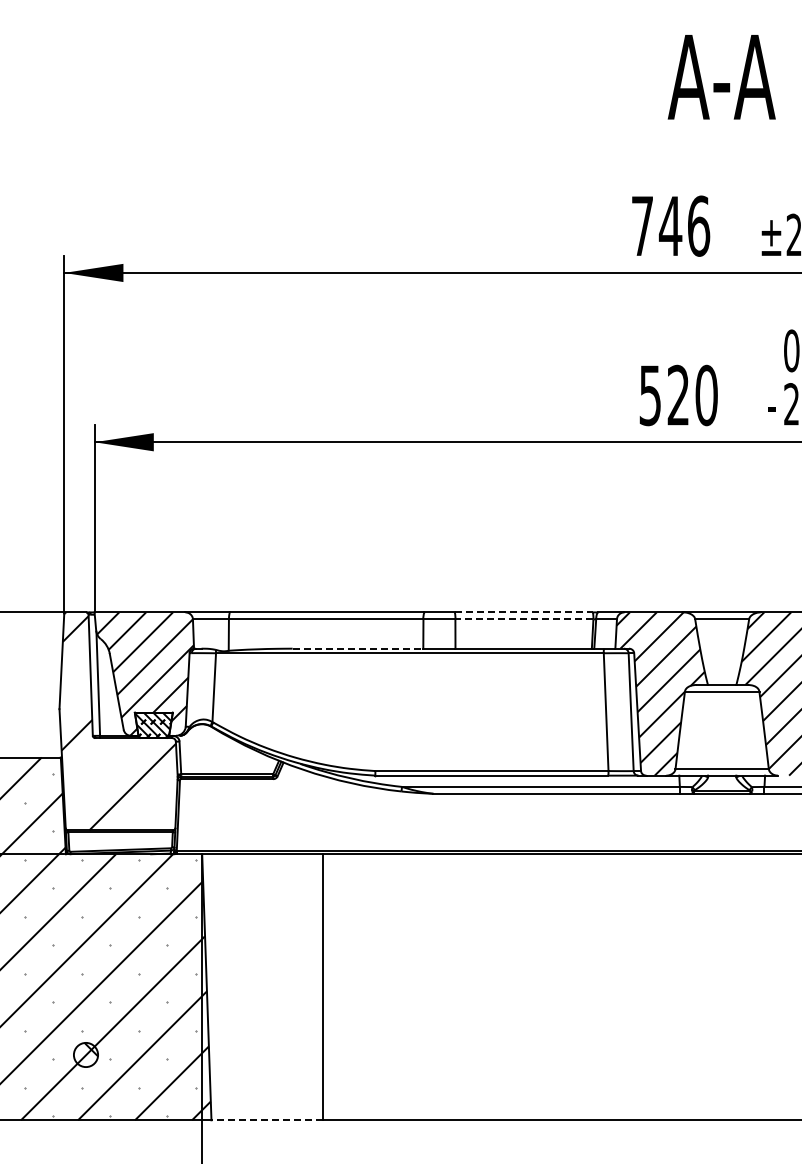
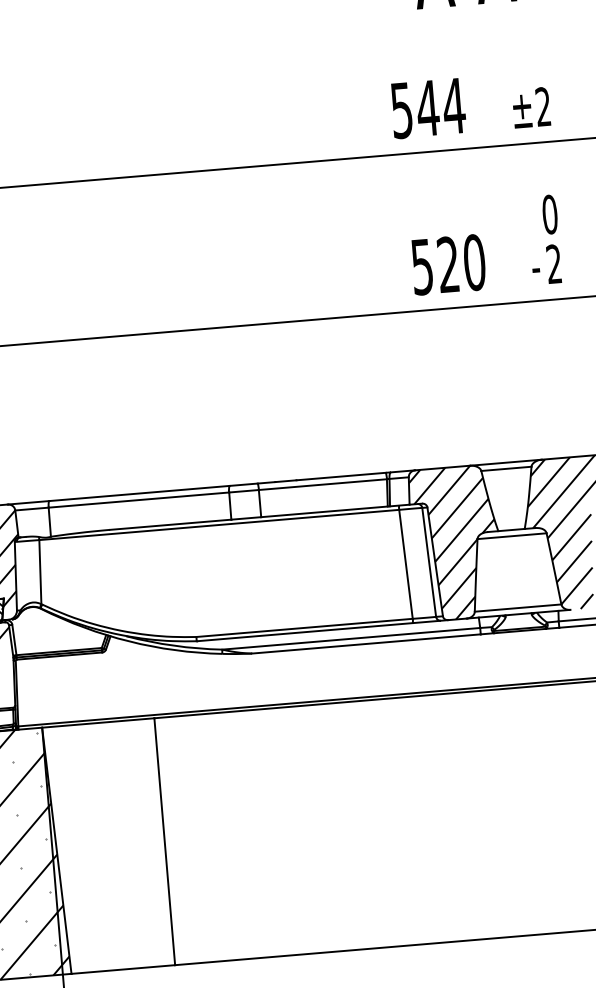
text: (671, 225) -> (428, 107), 746 -> 544
line: (524, 612) -> (322, 478), dashed -> solid
line: (523, 619) -> (322, 484), dashed -> solid
line: (358, 648) -> (171, 524), dashed -> solid
line: (267, 1120) -> (123, 969), dashed -> solid

